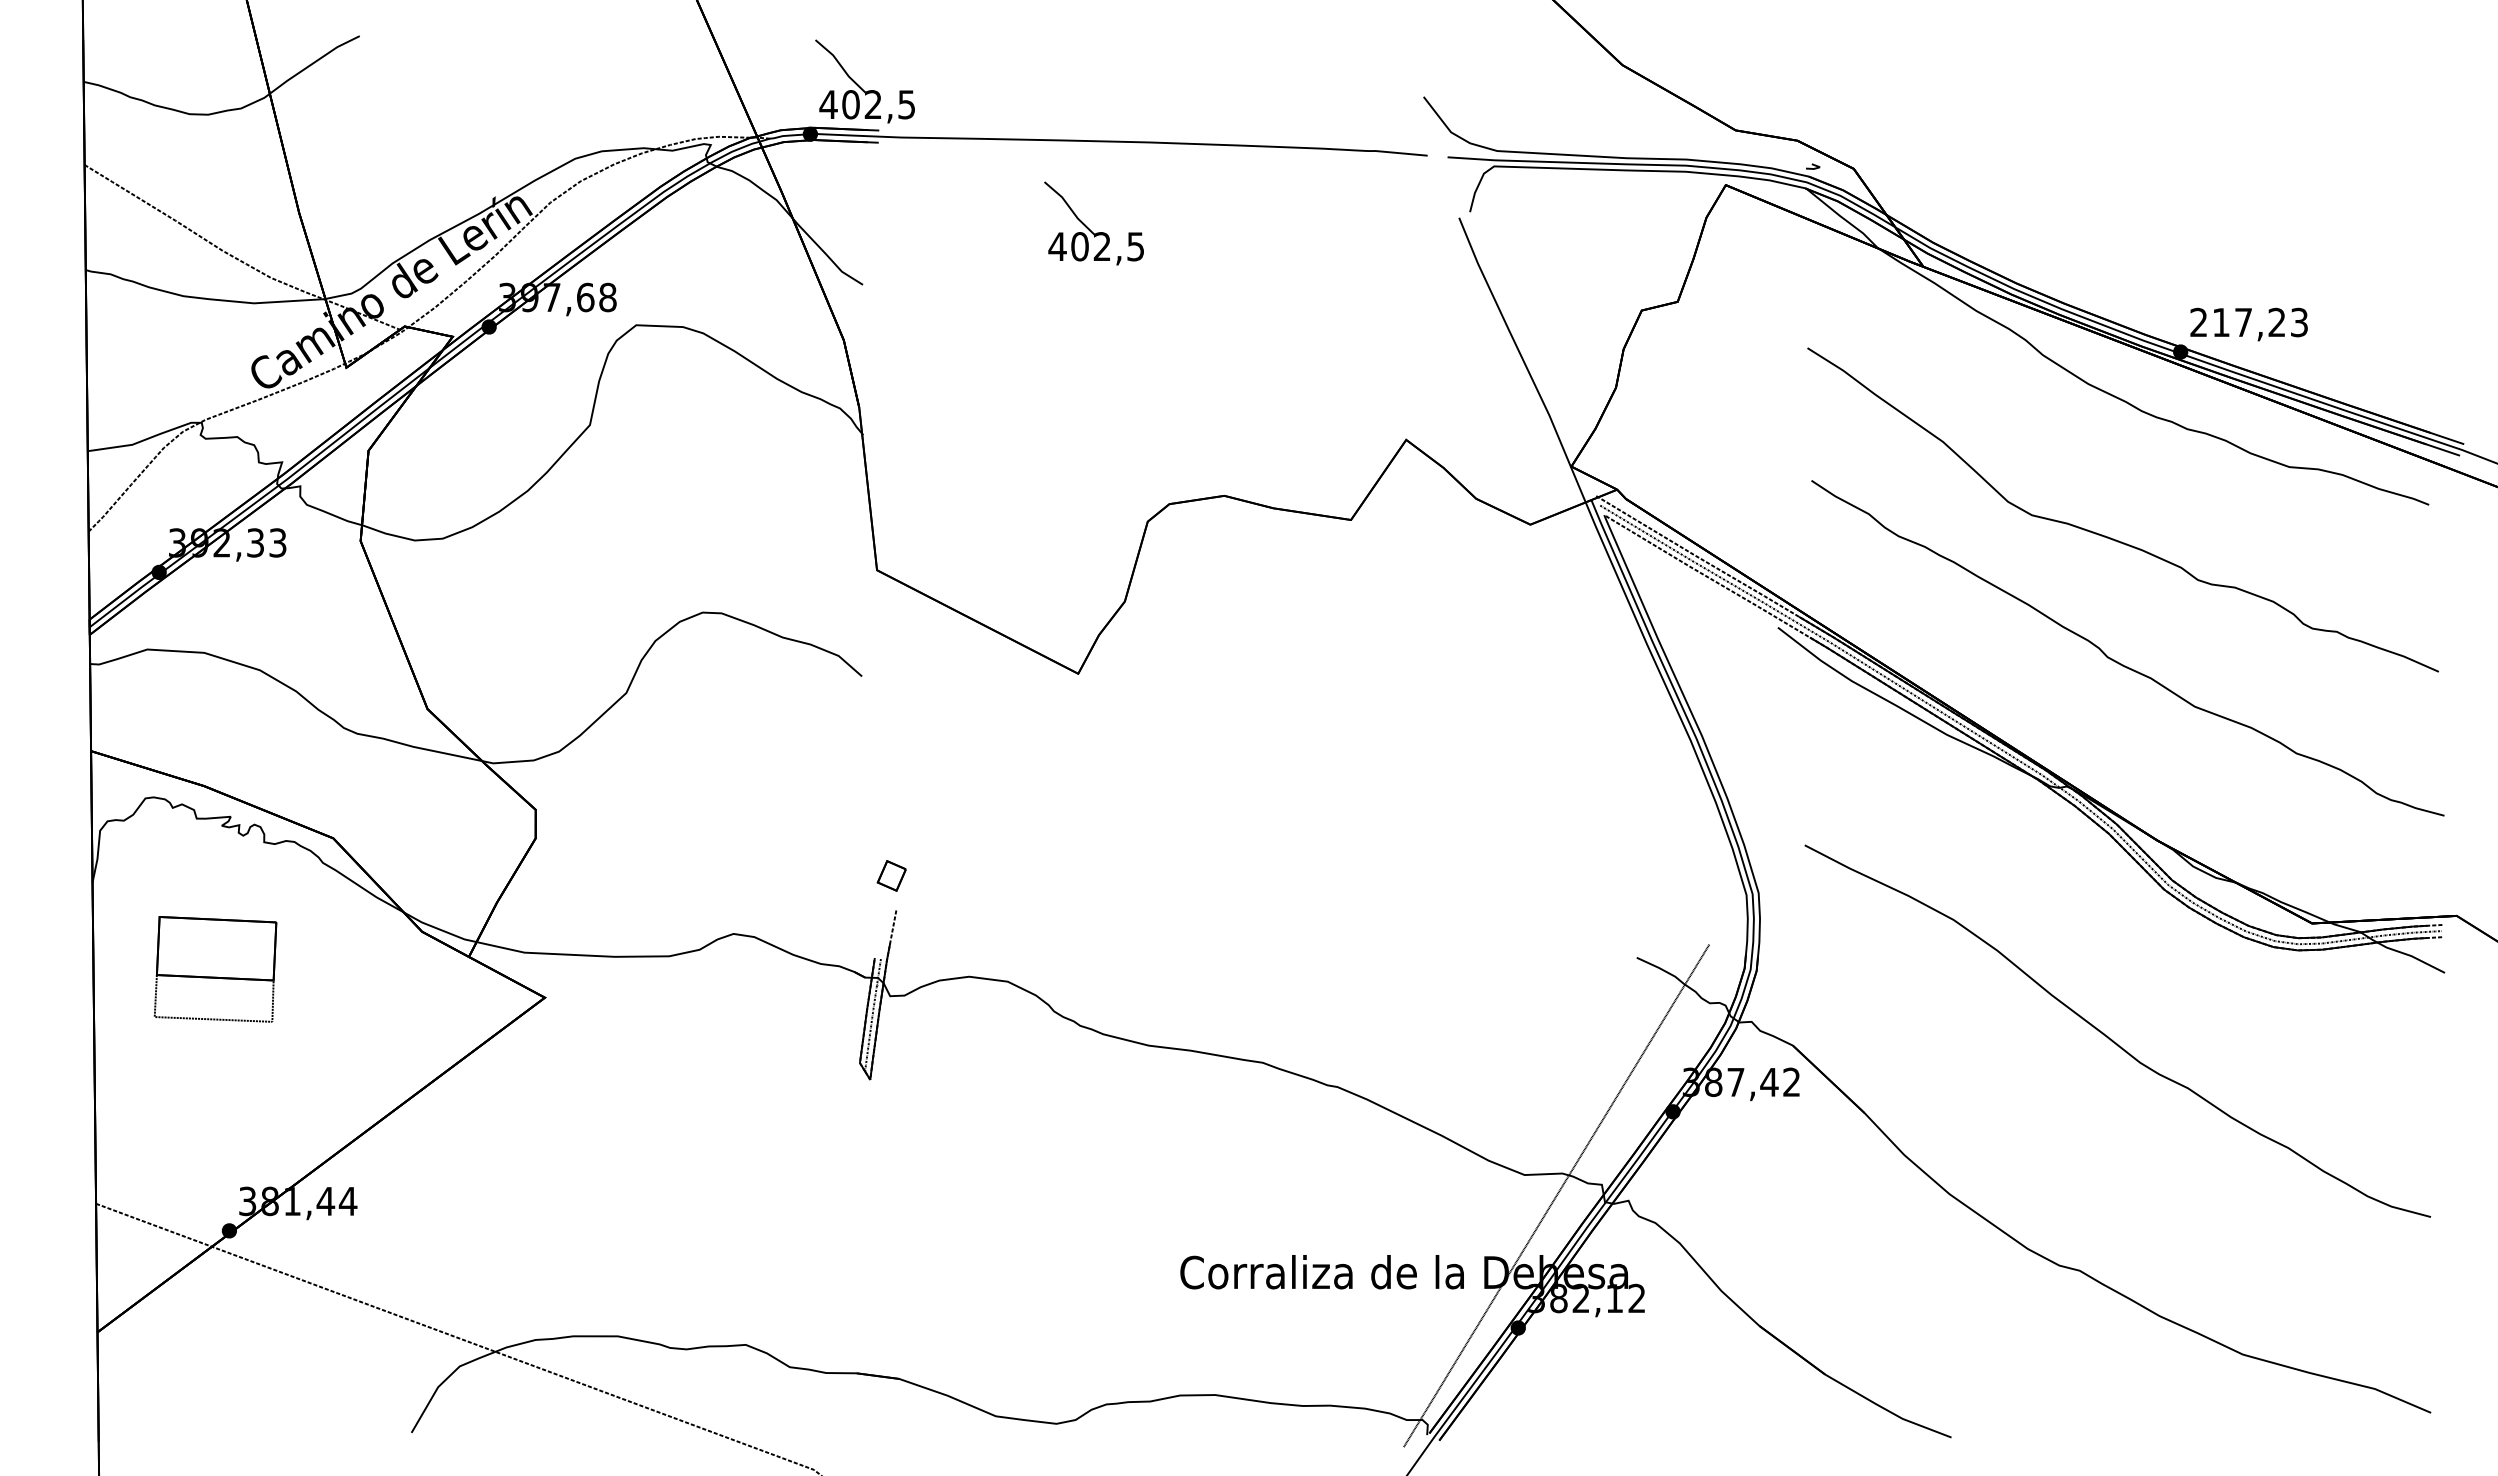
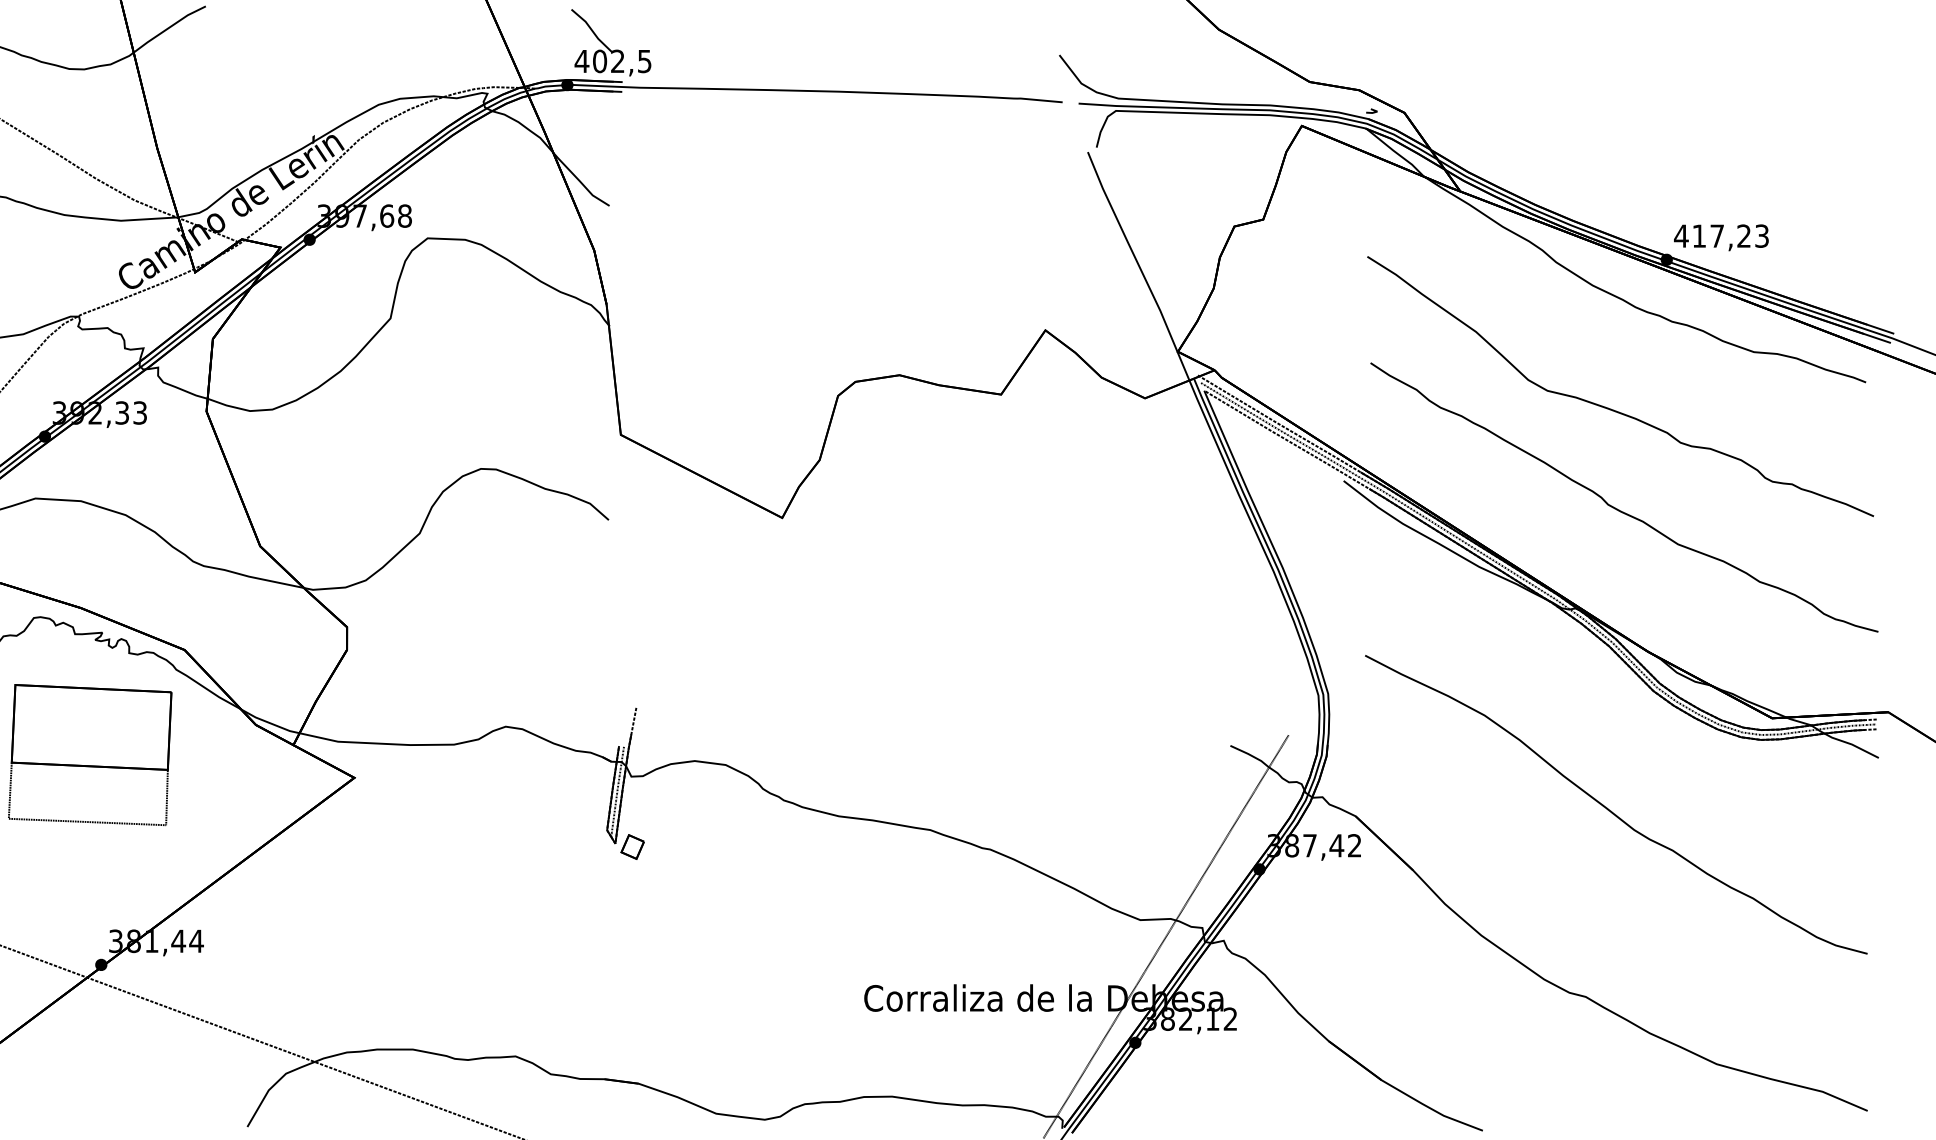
part: (1088, 227) -> (790, 159), removed
text: (2198, 321) -> (1681, 235), 217,23 -> 417,23
part: (891, 875) -> (632, 846), moved
part: (215, 969) -> (90, 755), size x1.67

